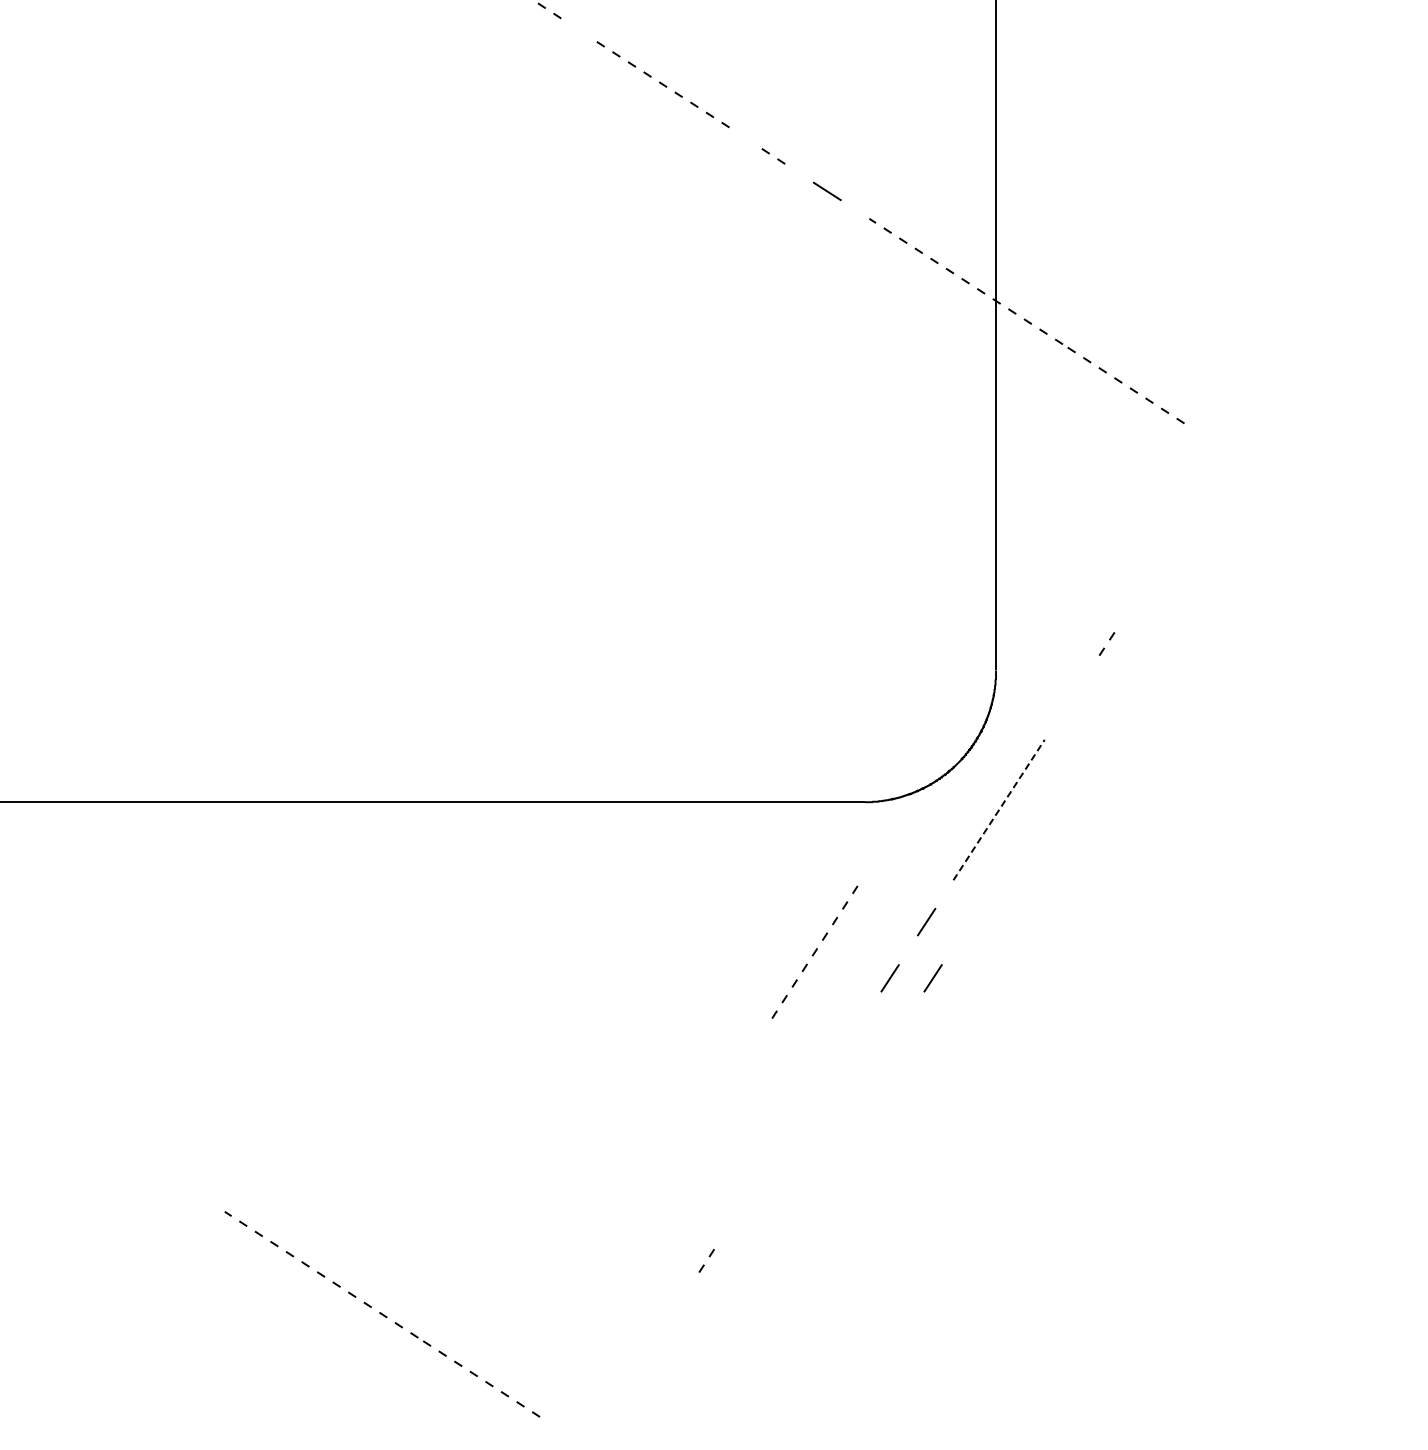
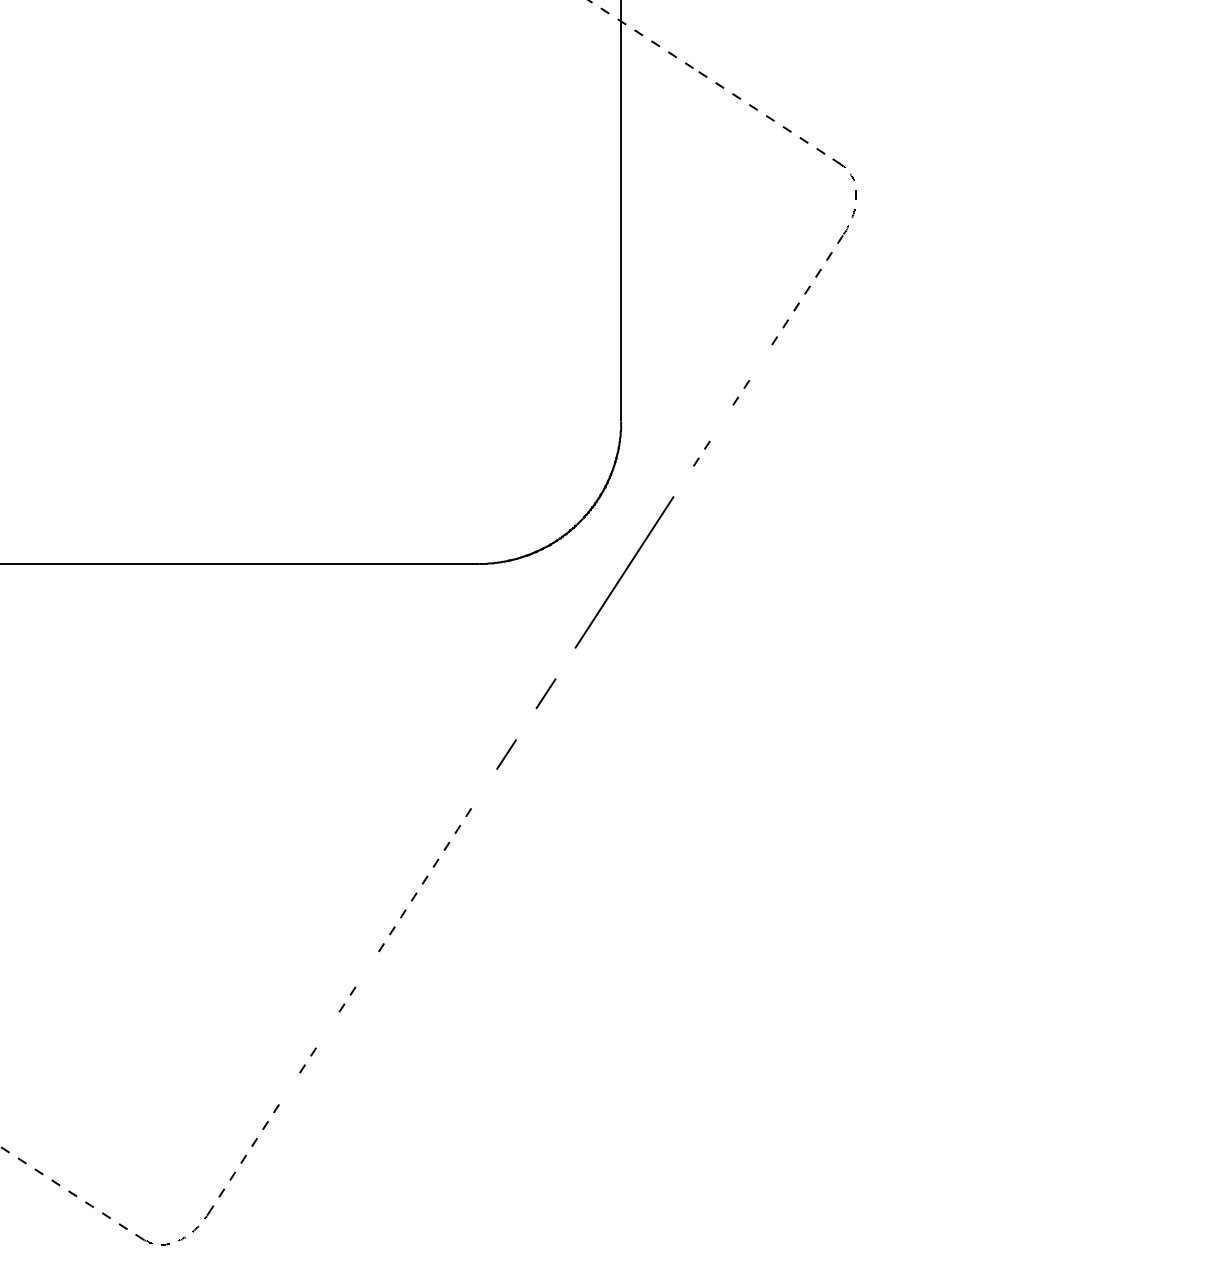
part: (1185, 520) -> (826, 259), added
line: (1067, 703) -> (698, 457), added
line: (999, 810) -> (624, 572), dashed -> solid
line: (814, 951) -> (424, 879), moved
line: (932, 978) -> (552, 754), removed
line: (745, 1200) -> (349, 995), added
part: (627, 1380) -> (222, 1189), added

